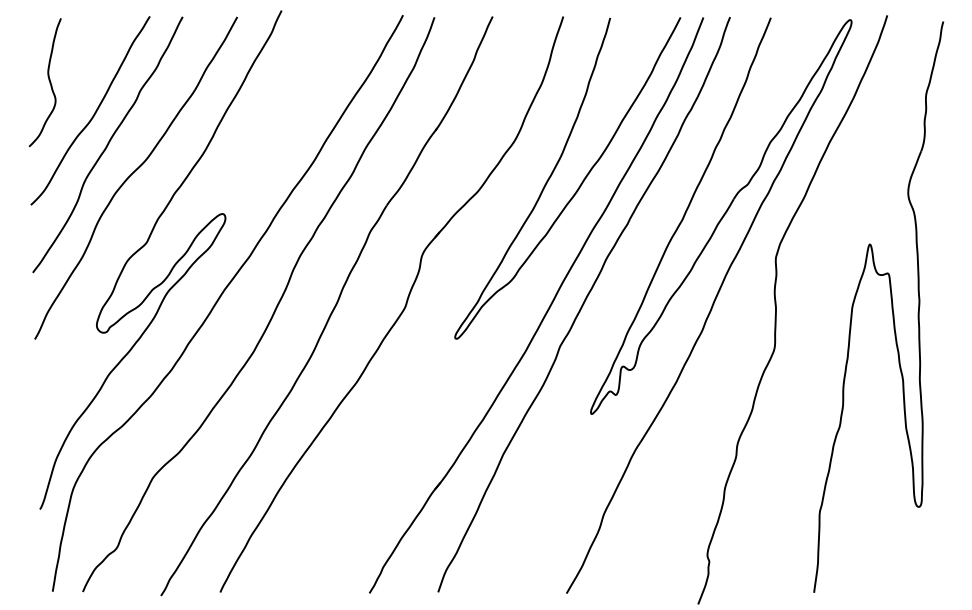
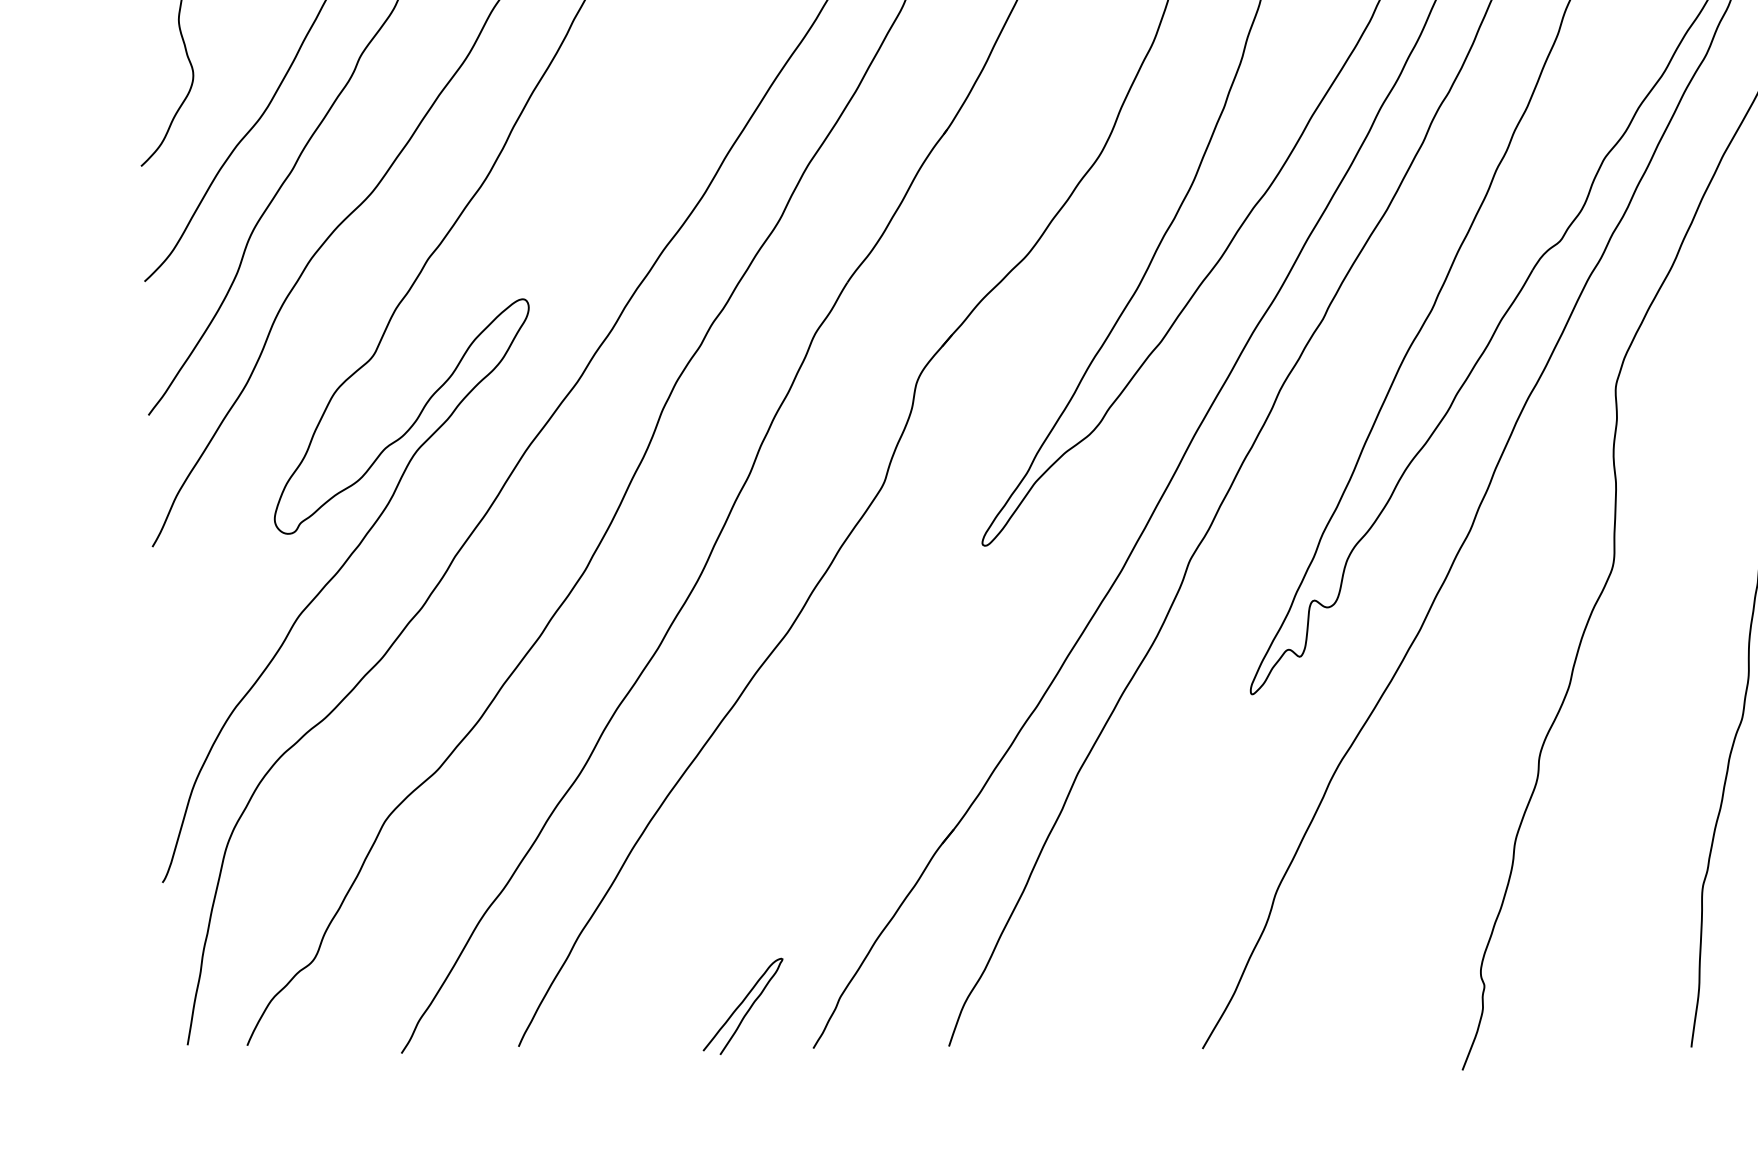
curve: (333, 571) -> (742, 1005), added

